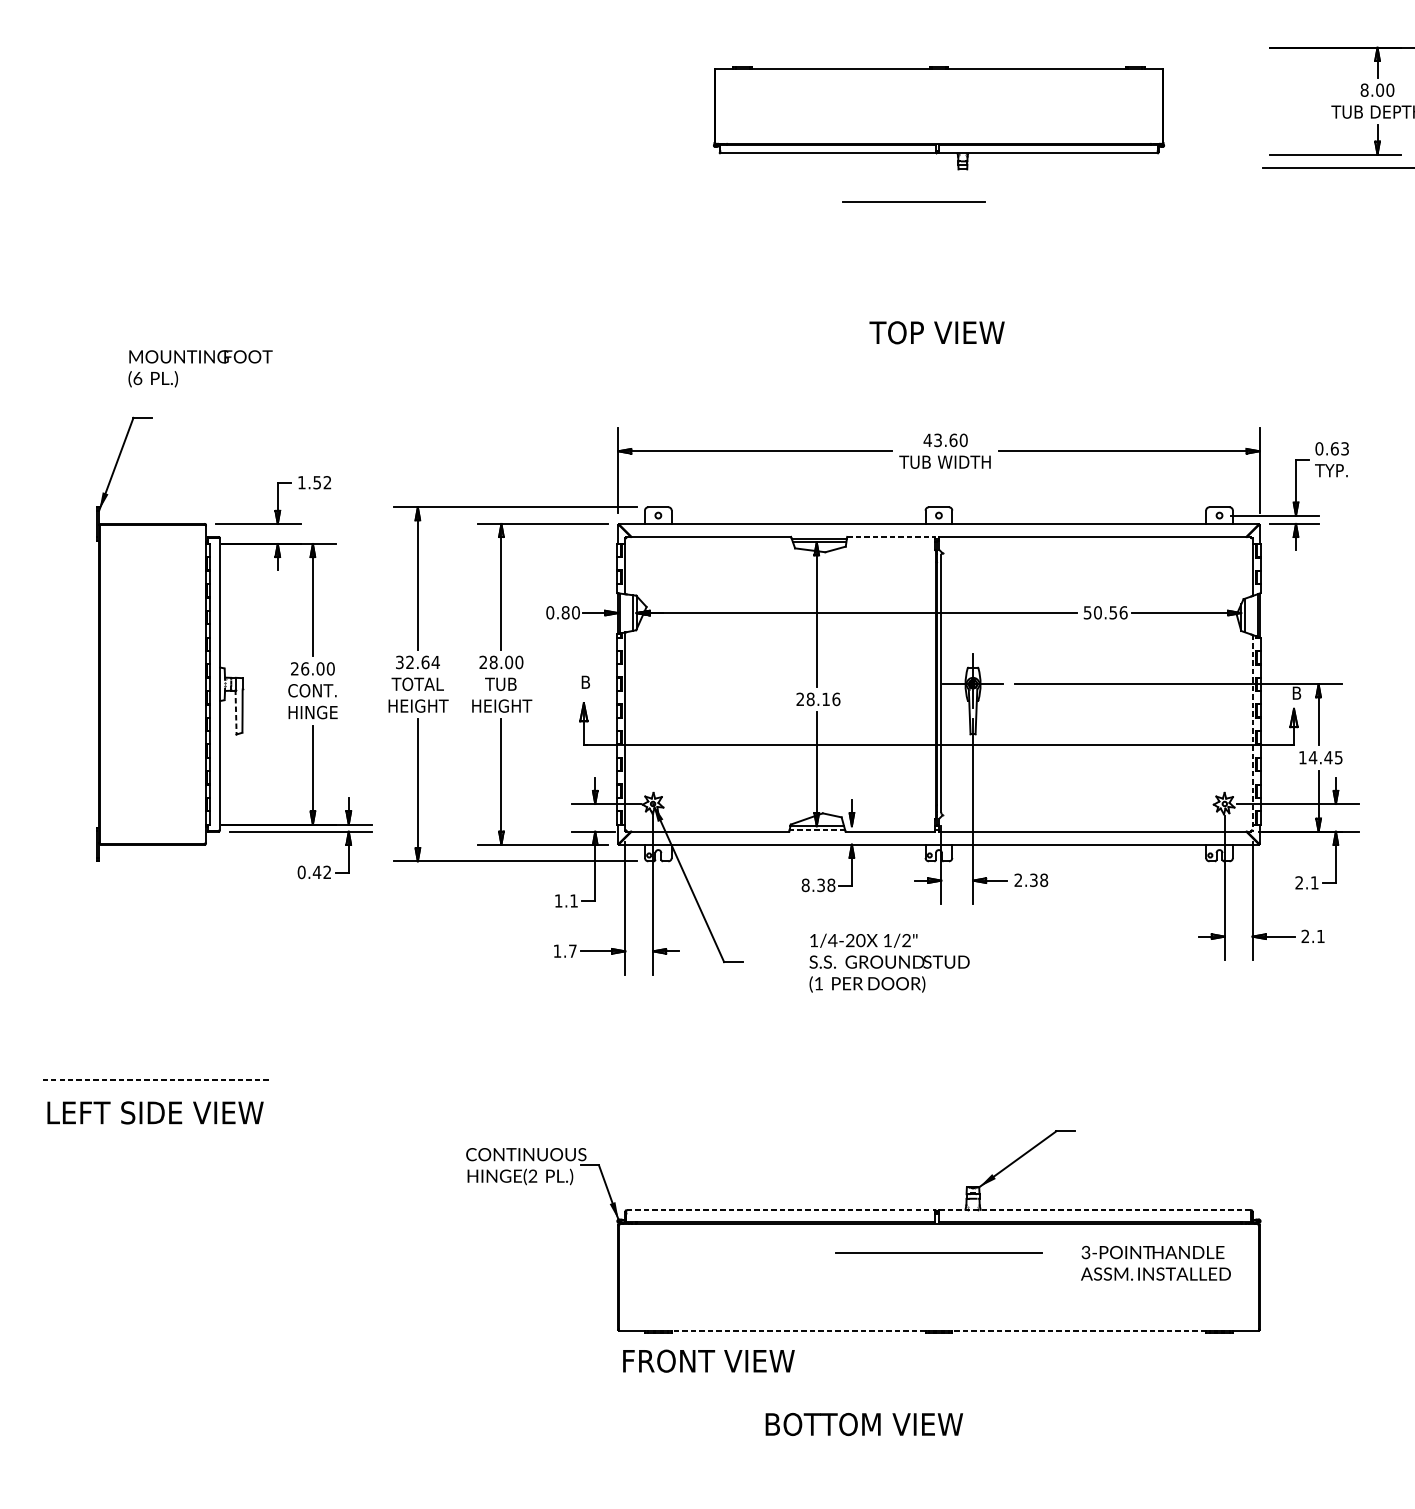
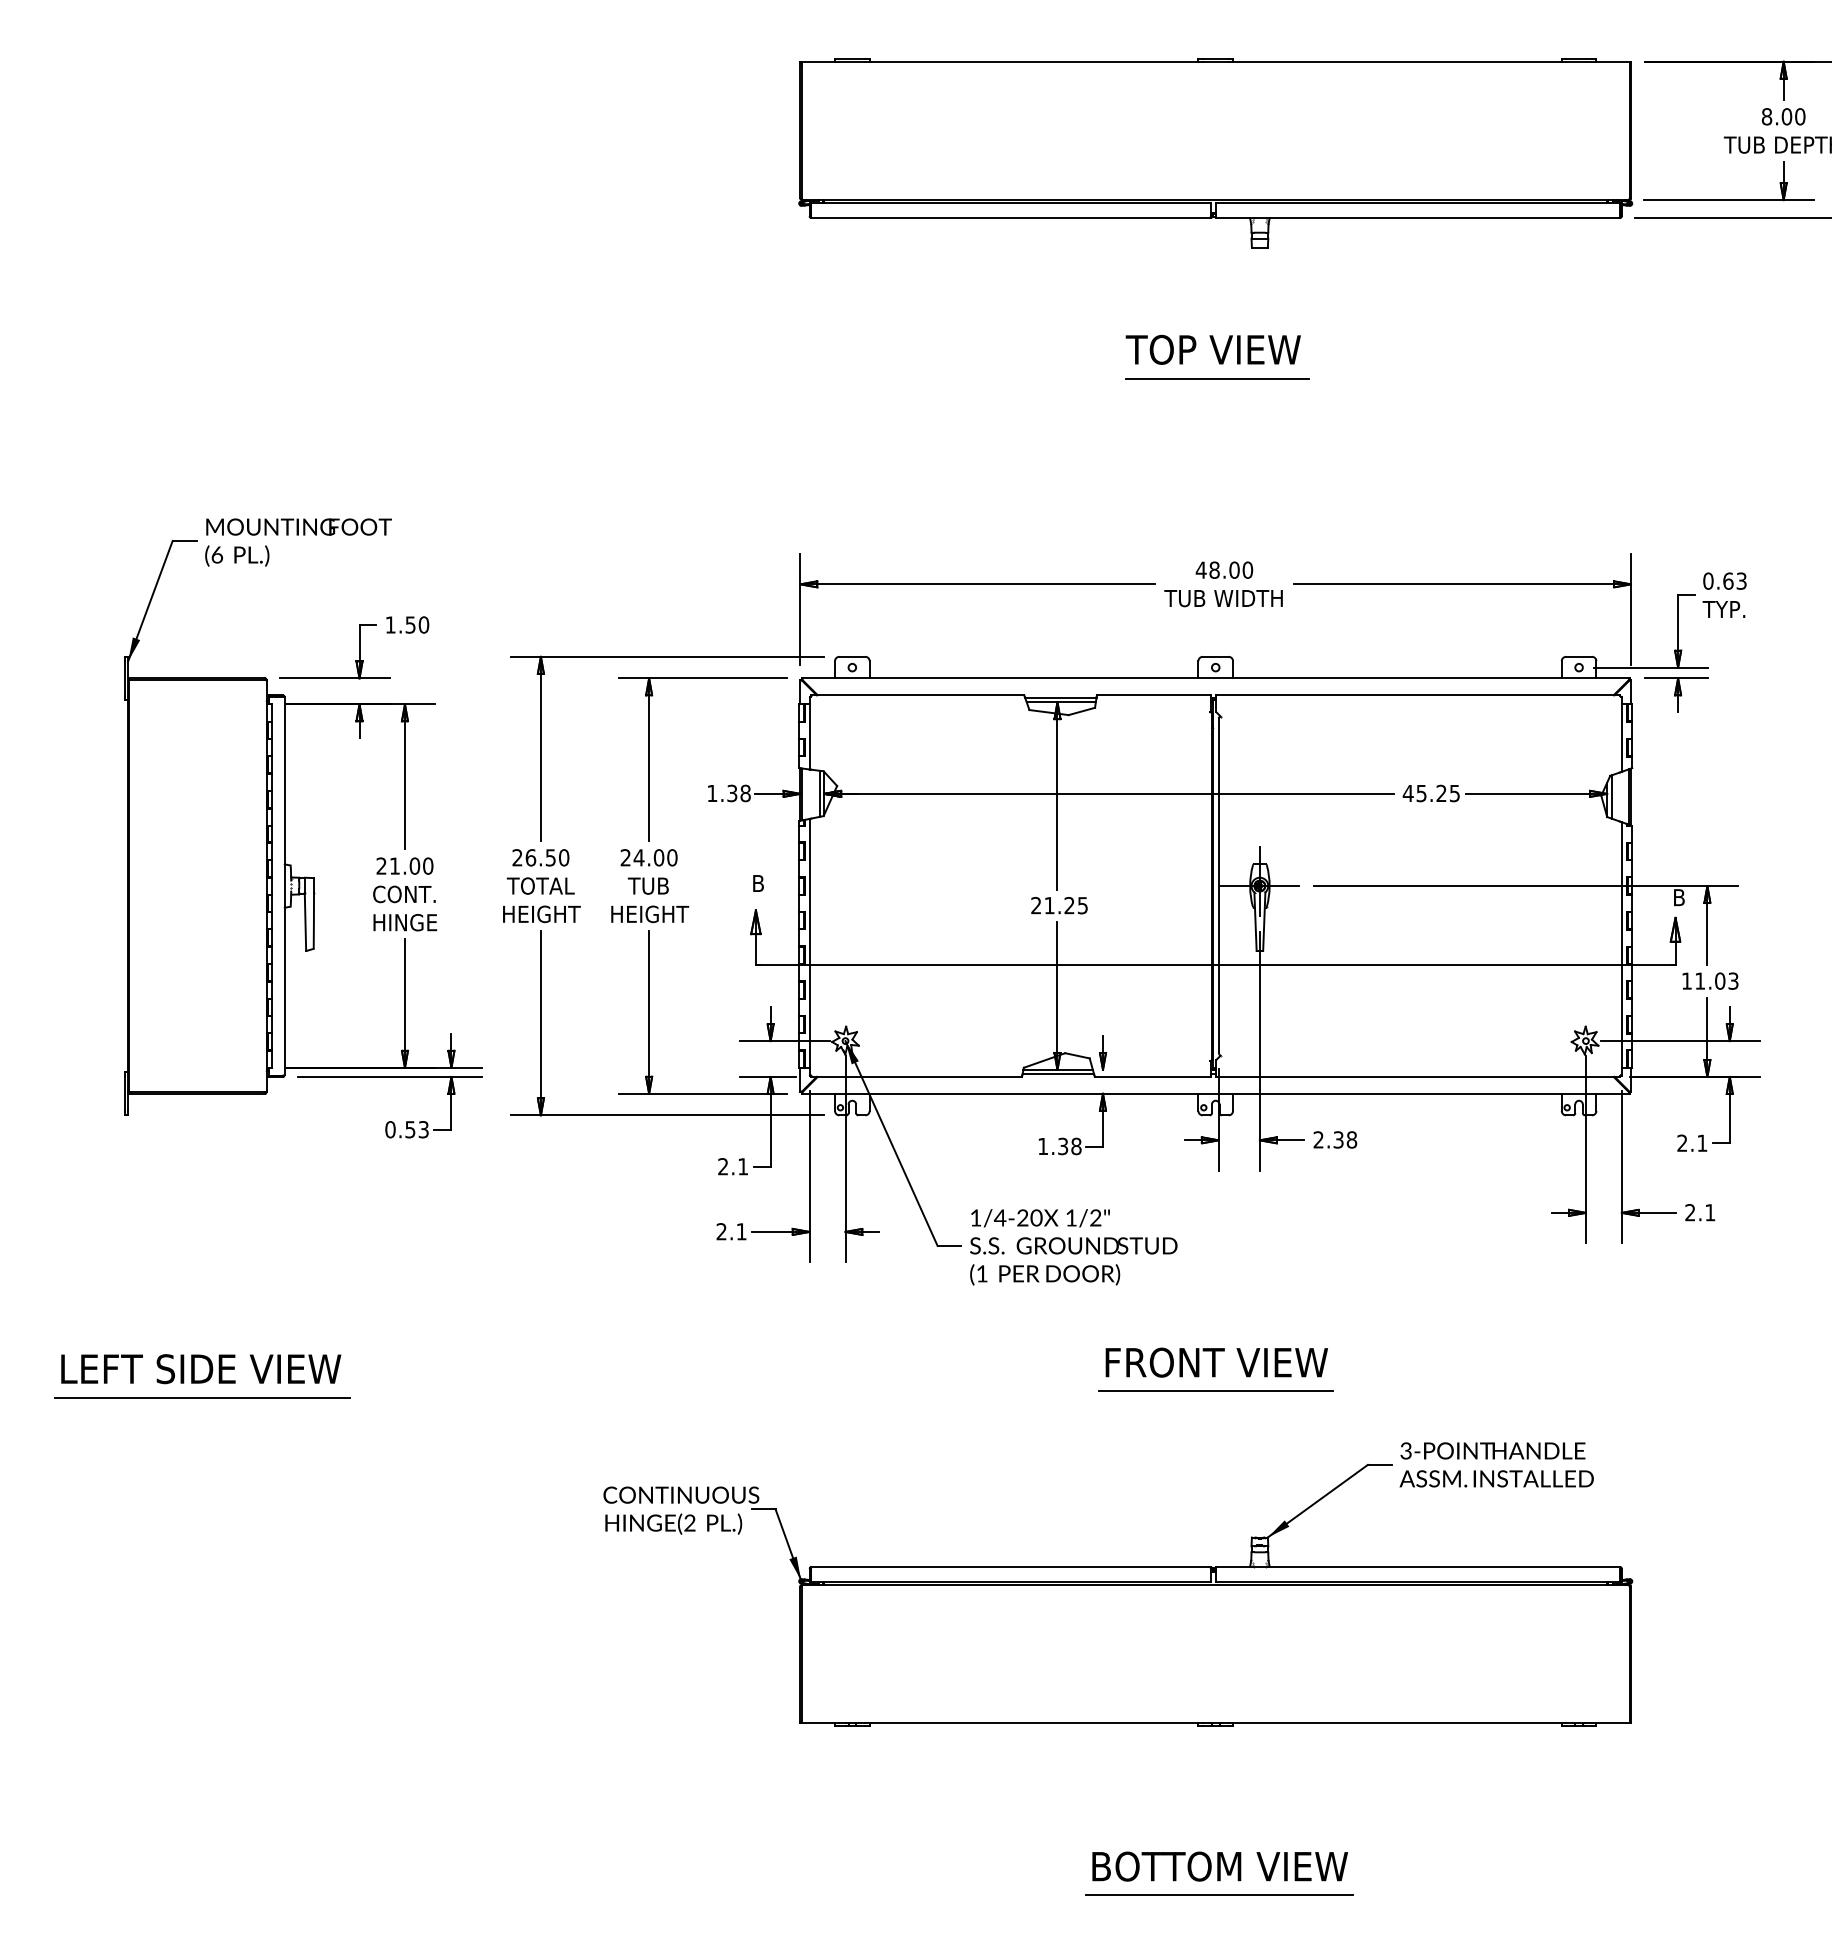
part: (938, 118) -> (1215, 153), size x1.43
line: (914, 201) -> (1217, 378), moved
text: (936, 332) -> (1212, 349), moved
text: (200, 368) -> (298, 542), moved
text: (945, 439) -> (1224, 569), 43.60 -> 48.00
text: (327, 482) -> (423, 624), 1.52 -> 1.50
line: (890, 537) -> (1153, 695), dashed -> solid
text: (562, 612) -> (728, 793), 0.80 -> 1.38
text: (1105, 612) -> (1431, 793), 50.56 -> 45.25
text: (417, 662) -> (540, 857), 32.64 -> 26.50
text: (493, 662) -> (638, 857), 28.00 -> 24.00
text: (304, 668) -> (394, 865), 26.00 -> 21.00
text: (823, 699) -> (1066, 905), 28.16 -> 21.25
line: (236, 711) -> (305, 921), dashed -> solid
line: (1252, 732) -> (1621, 948), dashed -> solid
text: (1325, 757) -> (1716, 980), 14.45 -> 11.03
line: (817, 829) -> (1058, 1074), dashed -> solid
text: (321, 872) -> (416, 1129), 0.42 -> 0.53
text: (805, 885) -> (1043, 1146), 8.38 -> 1.38
text: (558, 900) -> (722, 1166), 1.1 -> 2.1
text: (565, 951) -> (731, 1231), 1.7 -> 2.1
text: (889, 963) -> (1073, 1247), moved
line: (939, 1074) -> (1216, 1391), added
line: (156, 1079) -> (202, 1398), dashed -> solid
text: (155, 1113) -> (201, 1369), moved
line: (781, 1210) -> (1011, 1567), dashed -> solid
line: (1095, 1210) -> (1418, 1567), dashed -> solid
line: (938, 1252) -> (1219, 1894), moved
text: (1155, 1262) -> (1496, 1464), moved
line: (798, 1330) -> (1033, 1723), dashed -> solid
line: (1078, 1330) -> (1396, 1723), dashed -> solid
text: (708, 1361) -> (1216, 1362), moved
text: (863, 1424) -> (1219, 1866), moved

